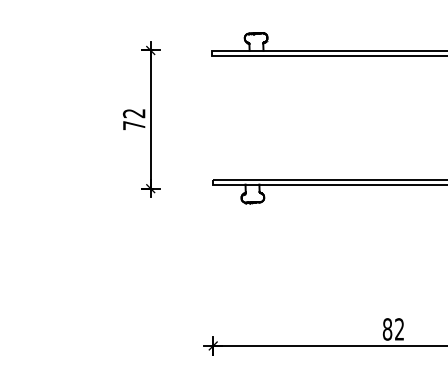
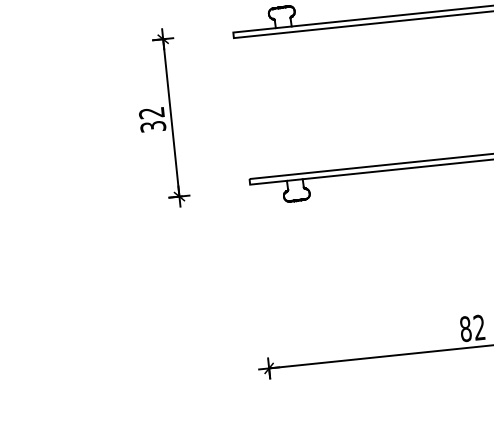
text: (133, 125) -> (152, 126), 72 -> 32

